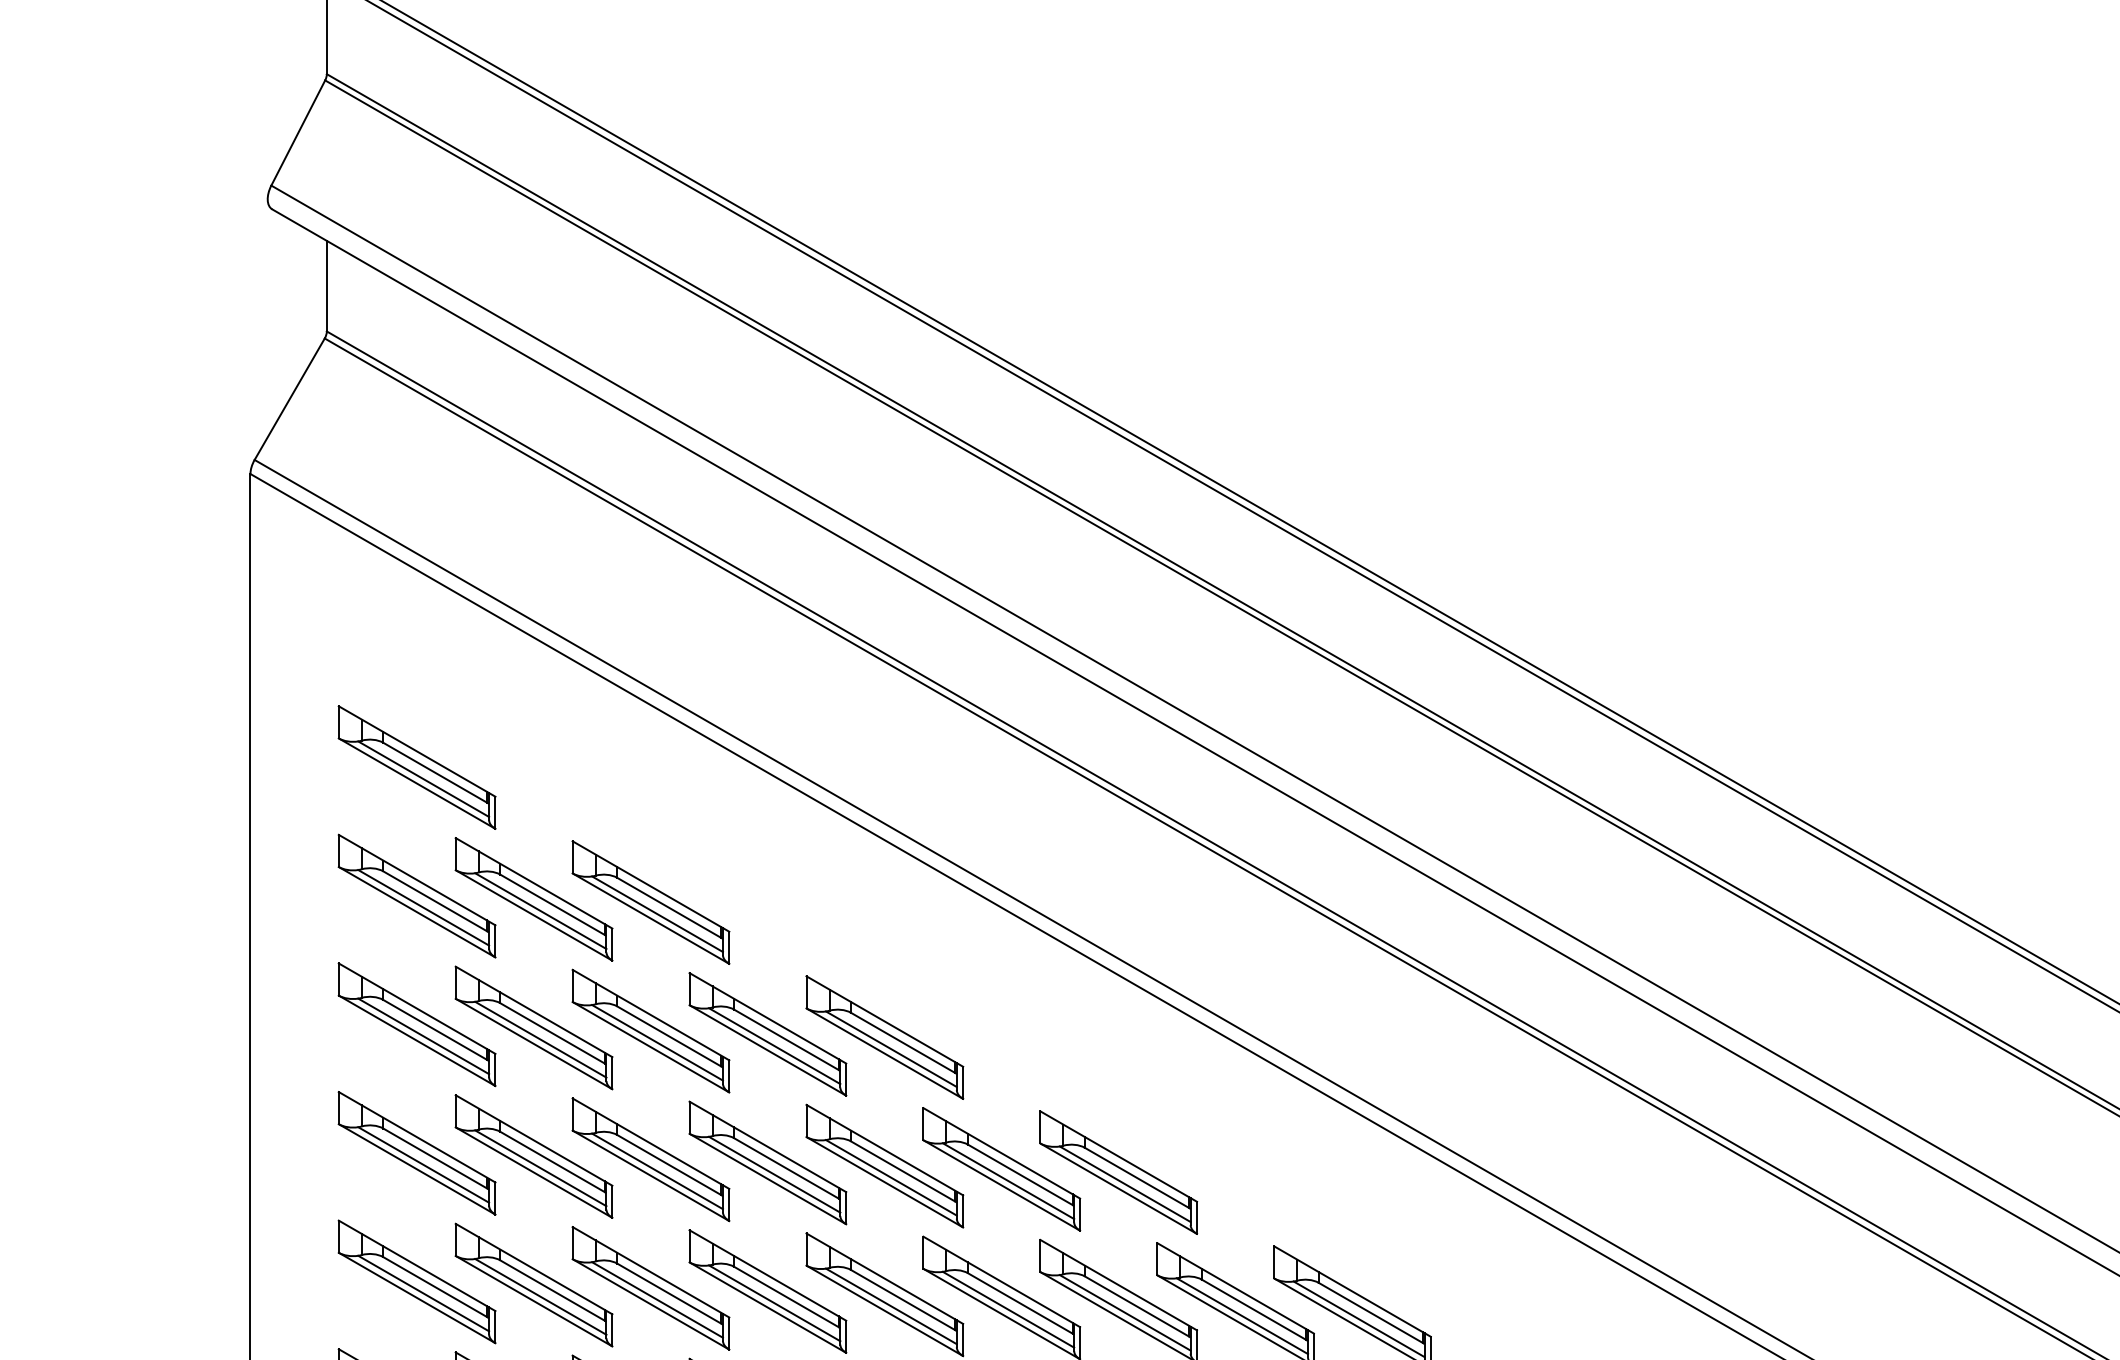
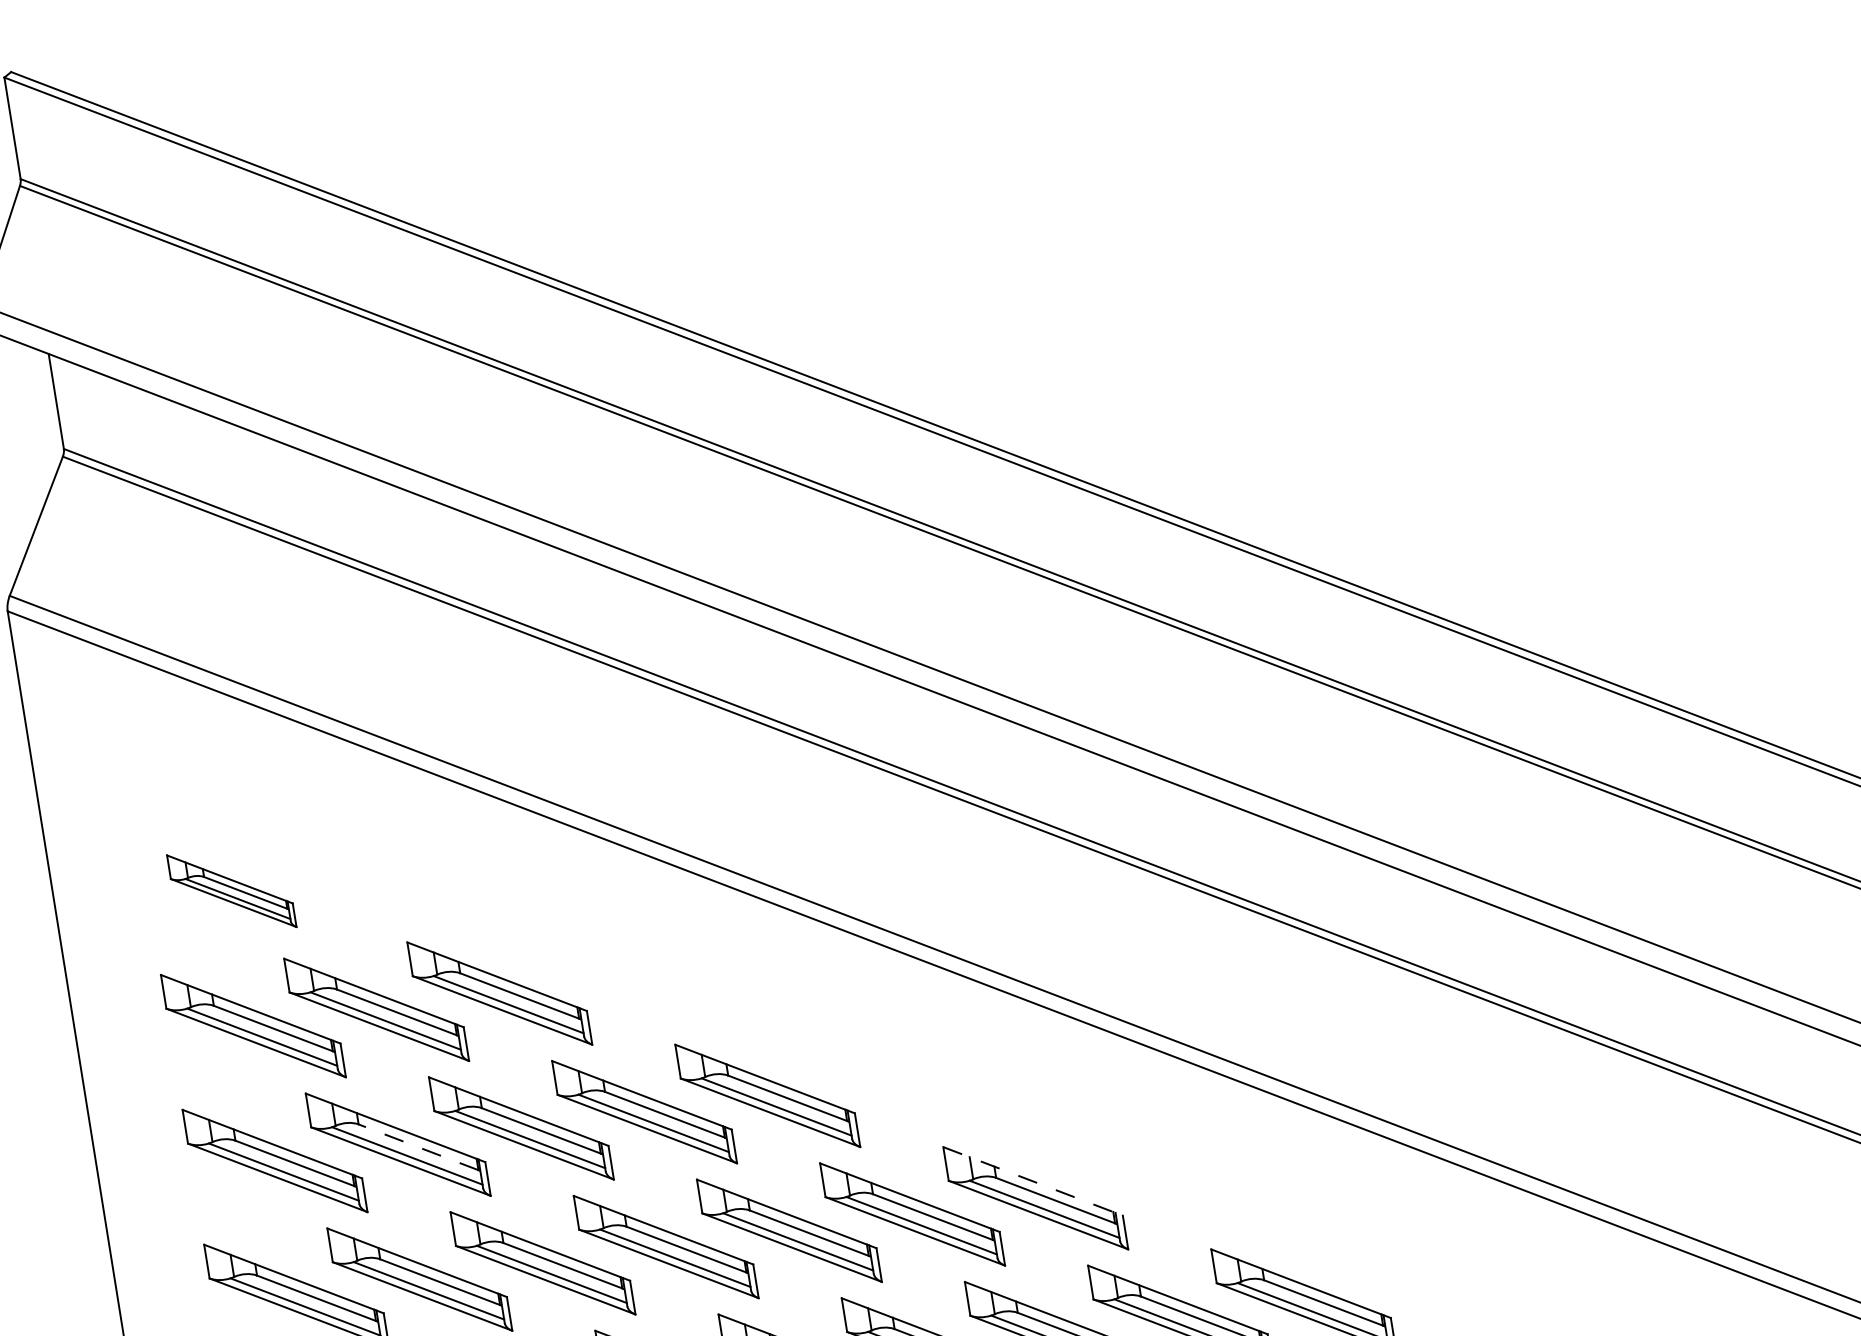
part: (416, 767) -> (231, 891), size x0.7
line: (552, 1033) -> (418, 1147), solid -> dashed
line: (1119, 1156) -> (1033, 1181), solid -> dashed

